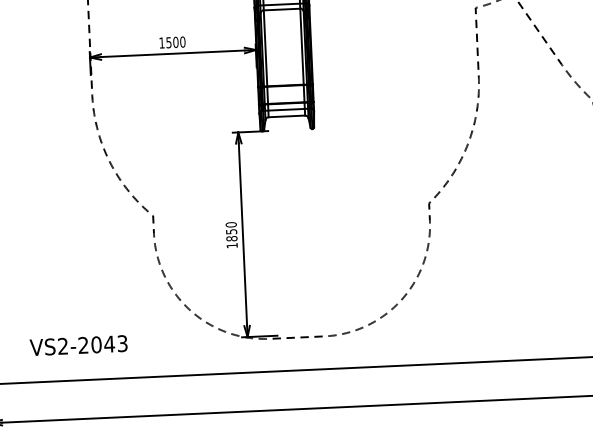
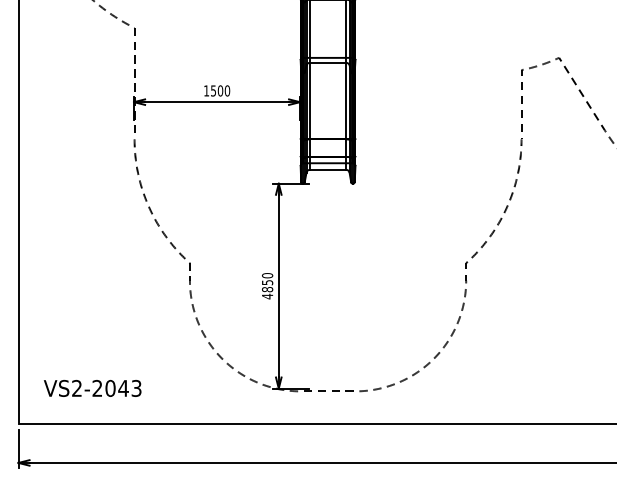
text: (232, 245) -> (267, 296), 1850 -> 4850
text: (78, 345) -> (92, 388), moved

